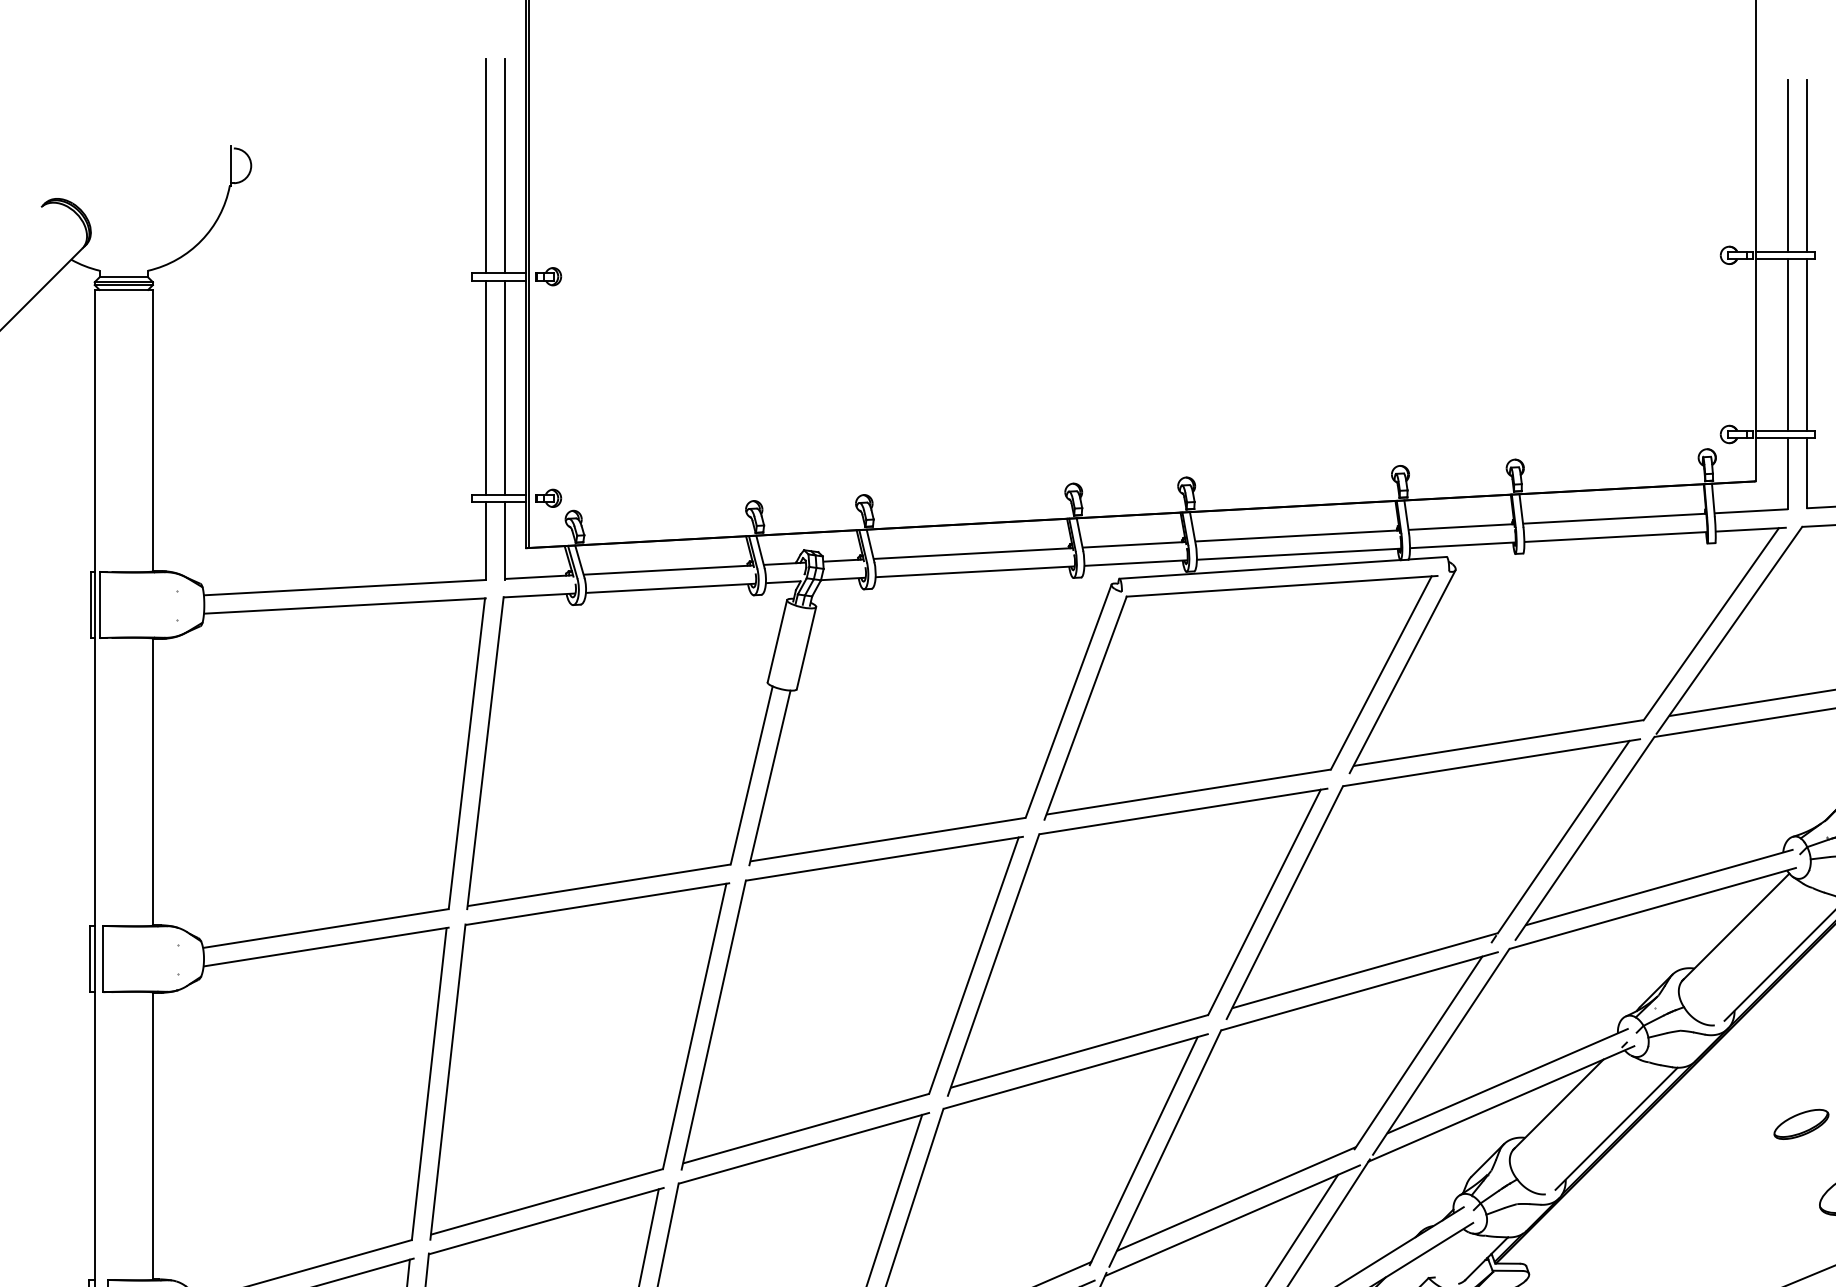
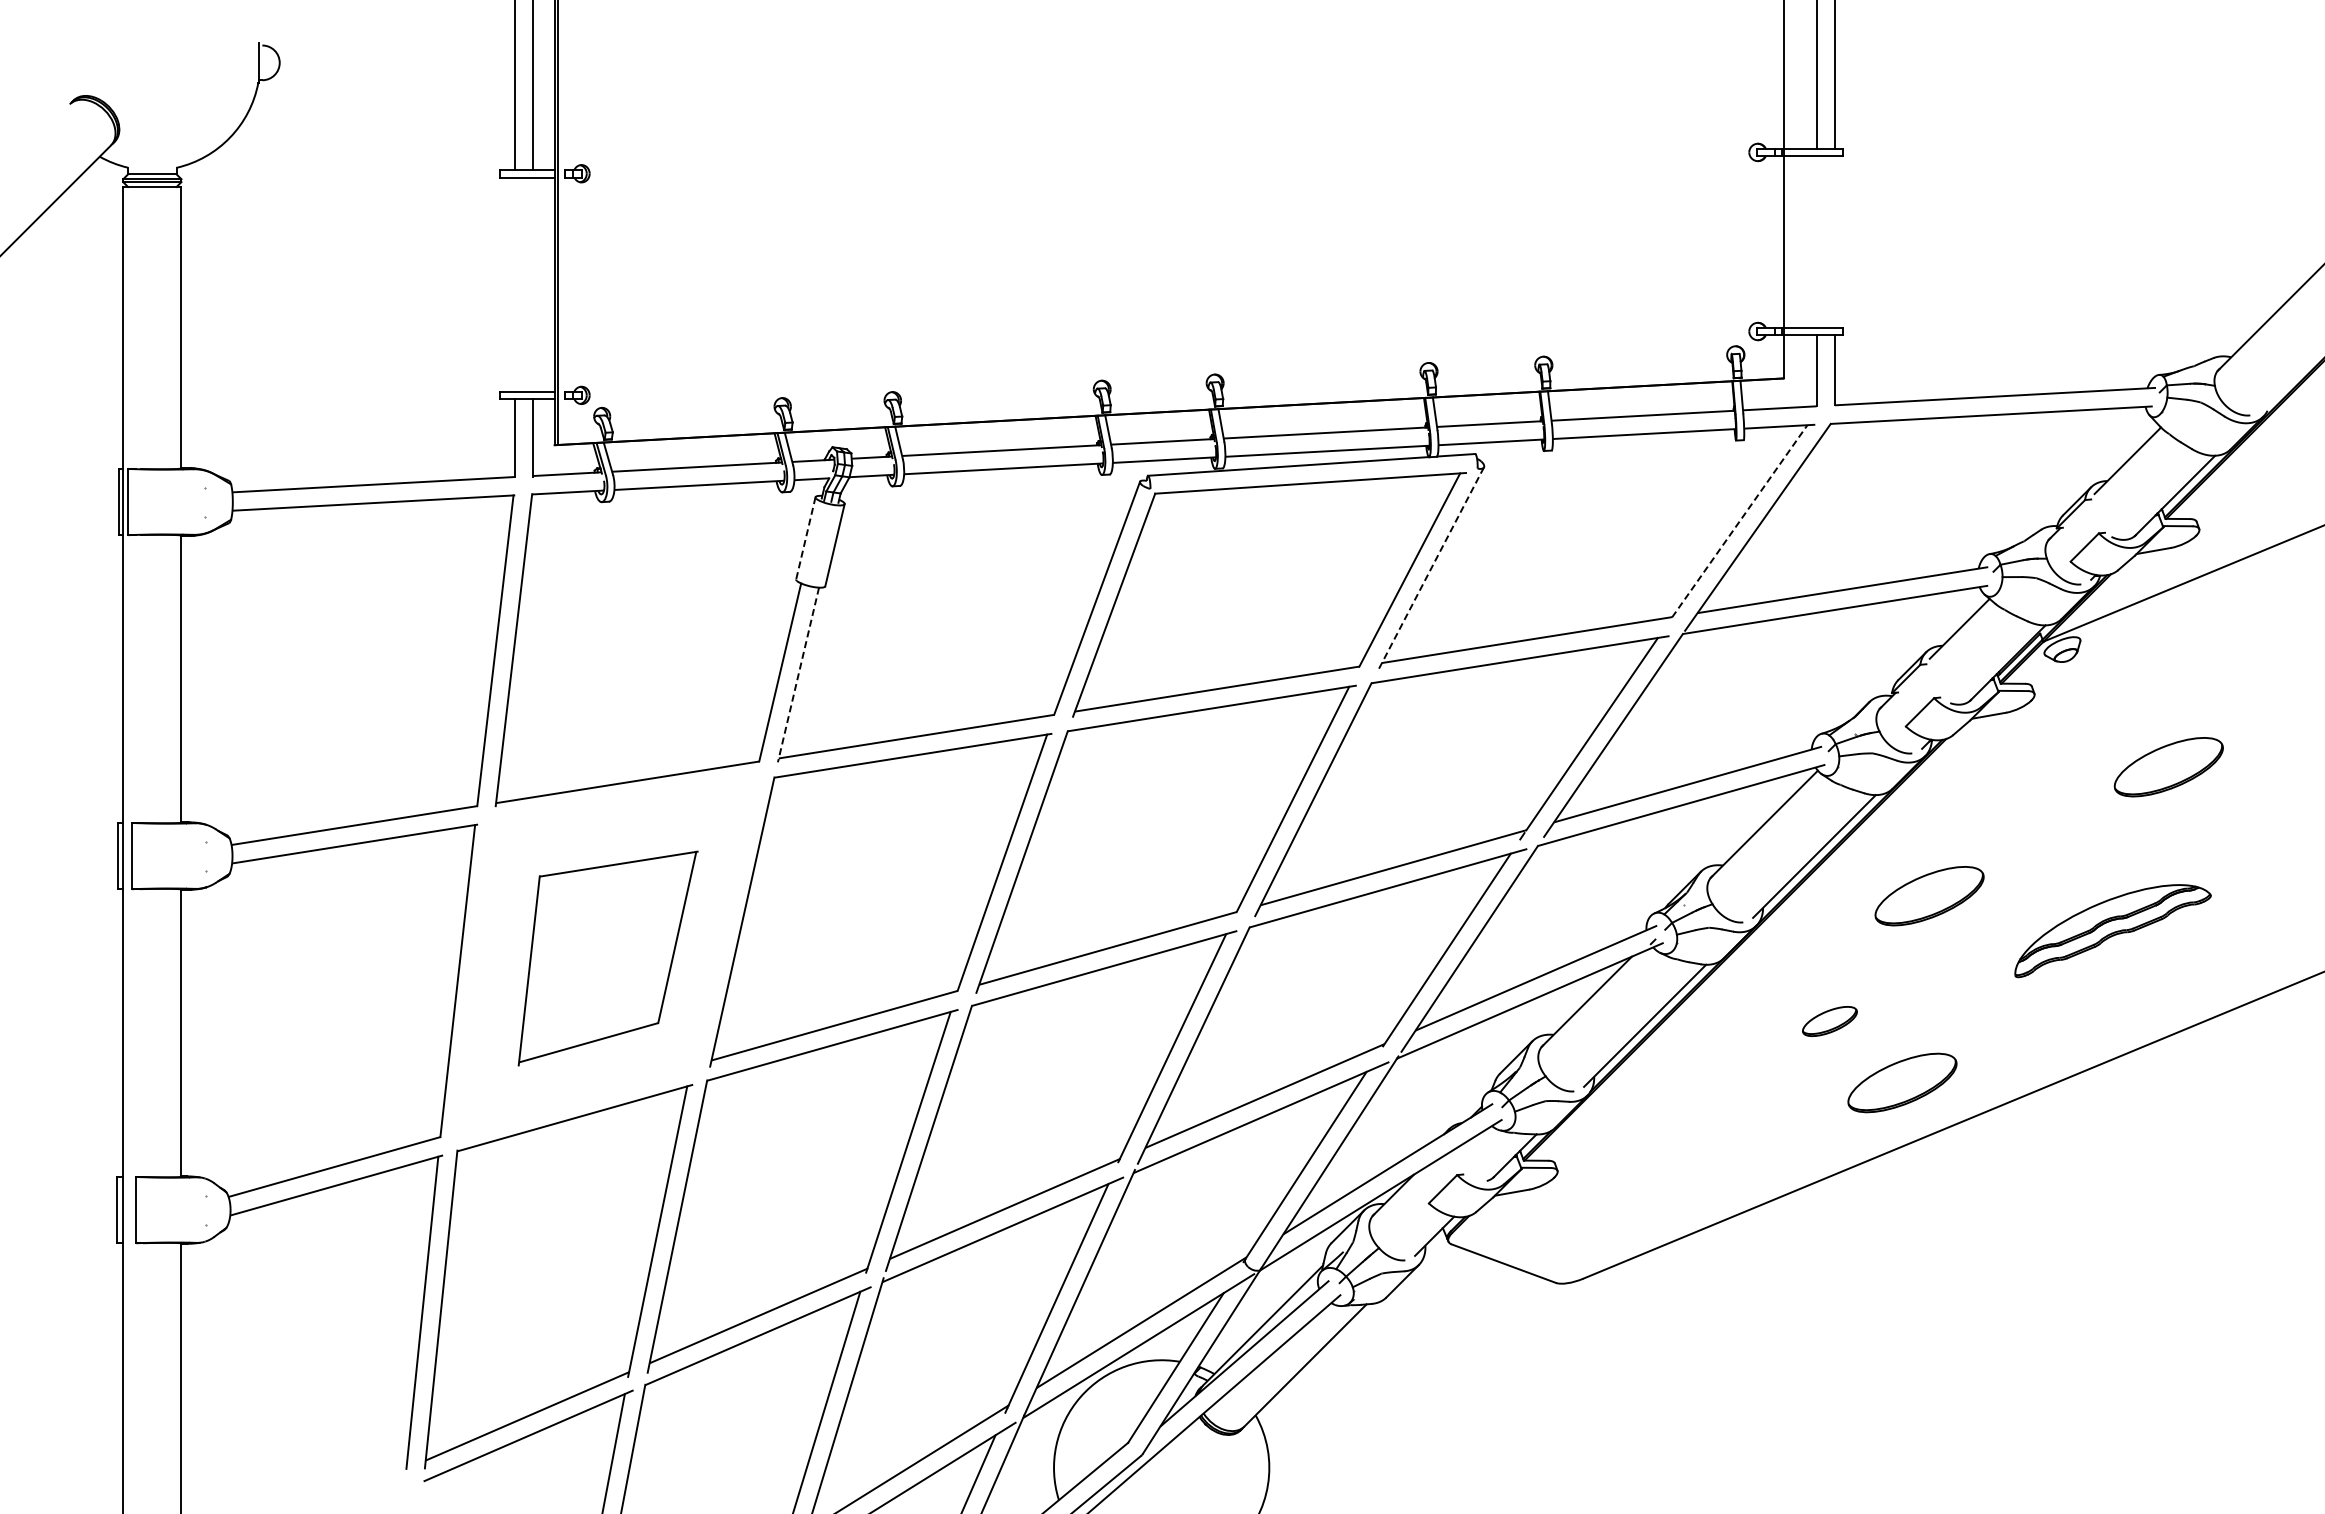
line: (1788, 344) -> (1816, 241), removed
line: (1806, 344) -> (1834, 241), removed
line: (486, 387) -> (514, 284), removed
line: (505, 387) -> (533, 284), removed
line: (1712, 623) -> (1740, 520), solid -> dashed
line: (777, 641) -> (805, 538), solid -> dashed
line: (1402, 672) -> (1430, 569), solid -> dashed
line: (770, 778) -> (798, 675), solid -> dashed
part: (580, 1061) -> (608, 958), size x0.6

